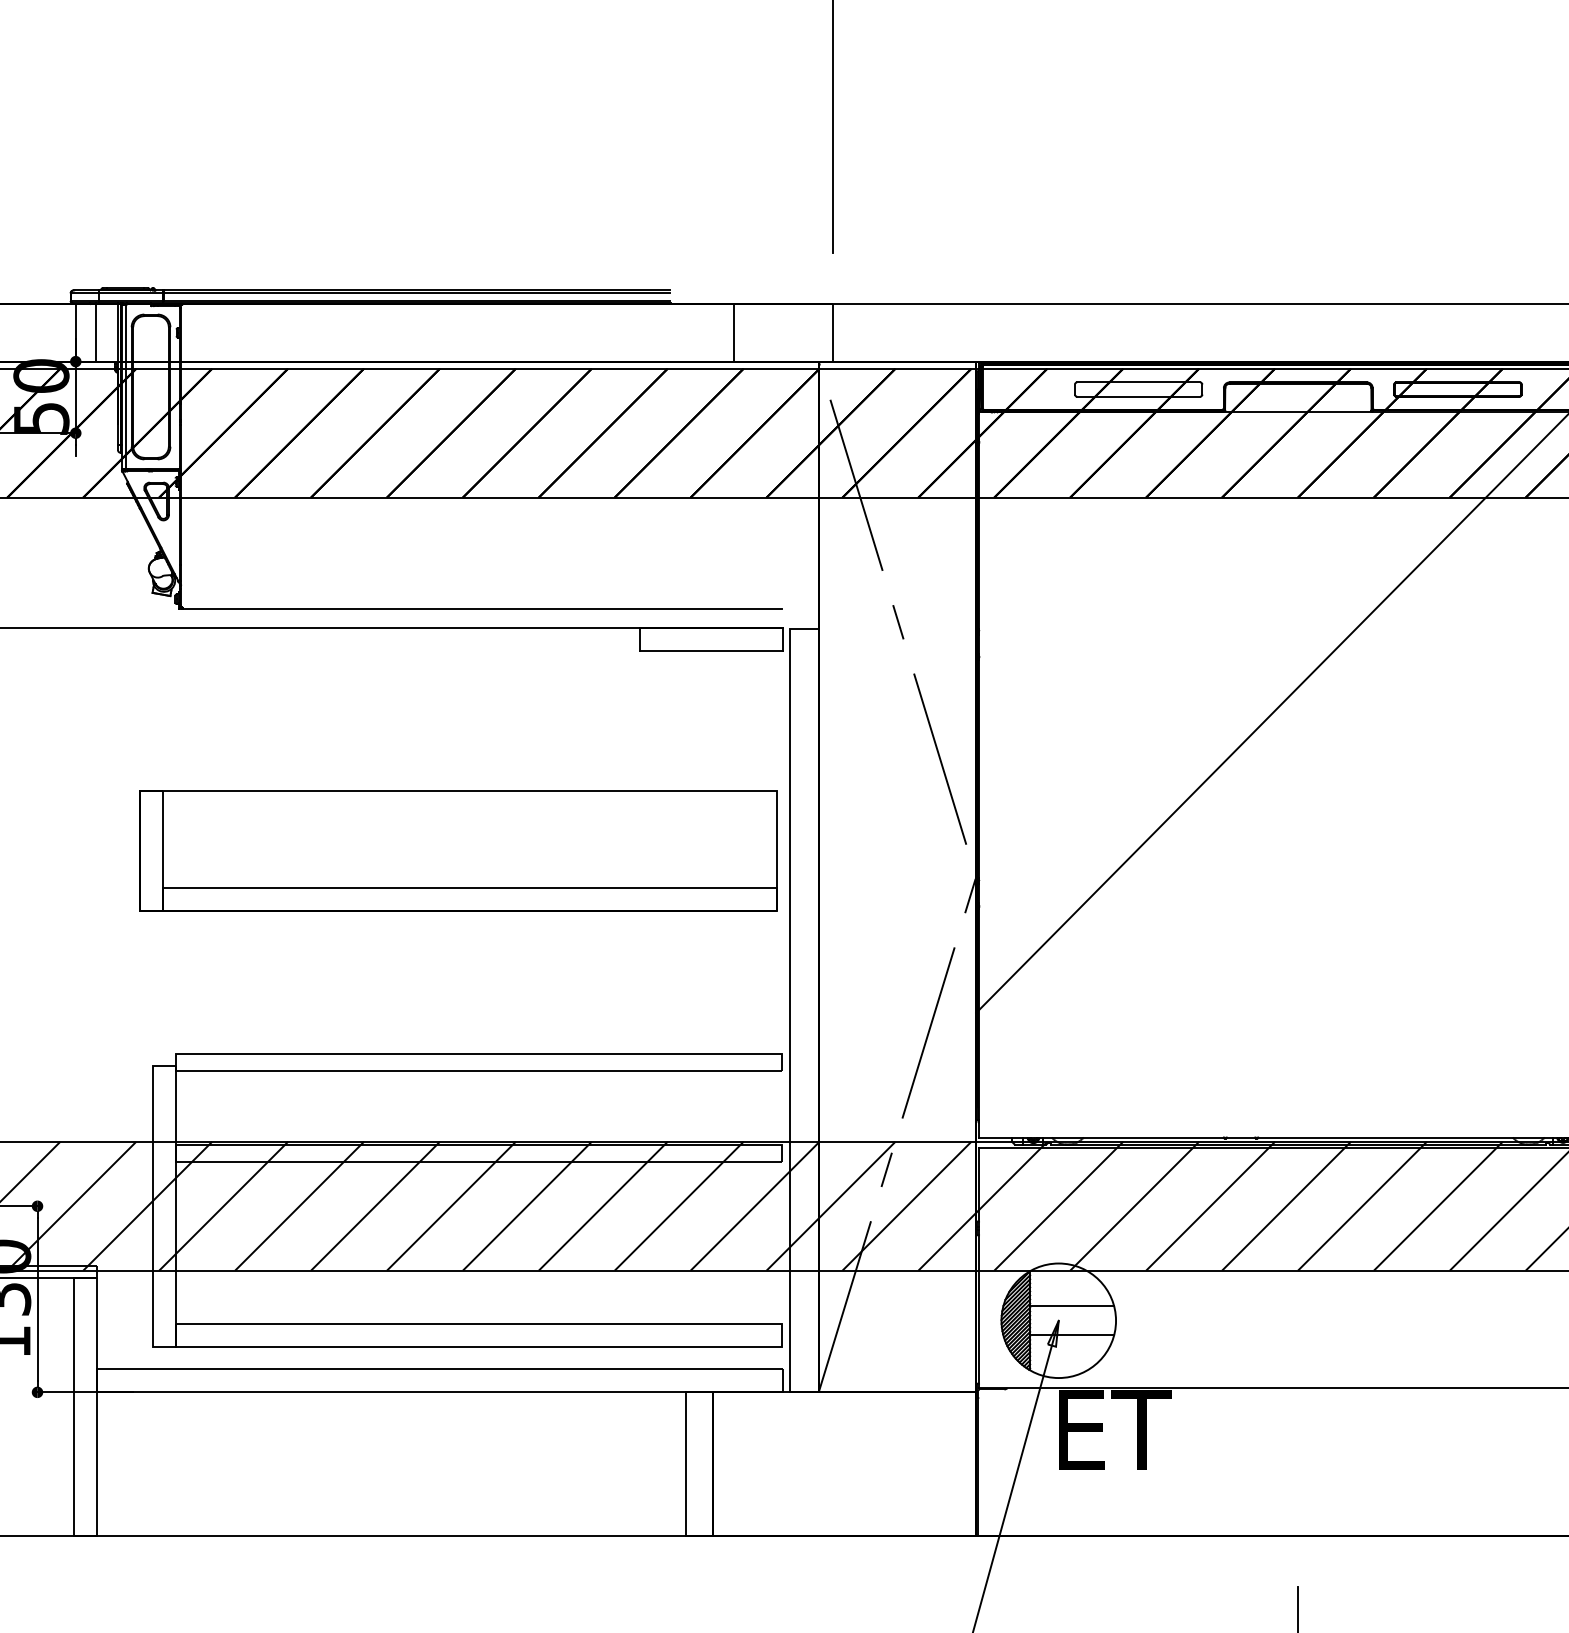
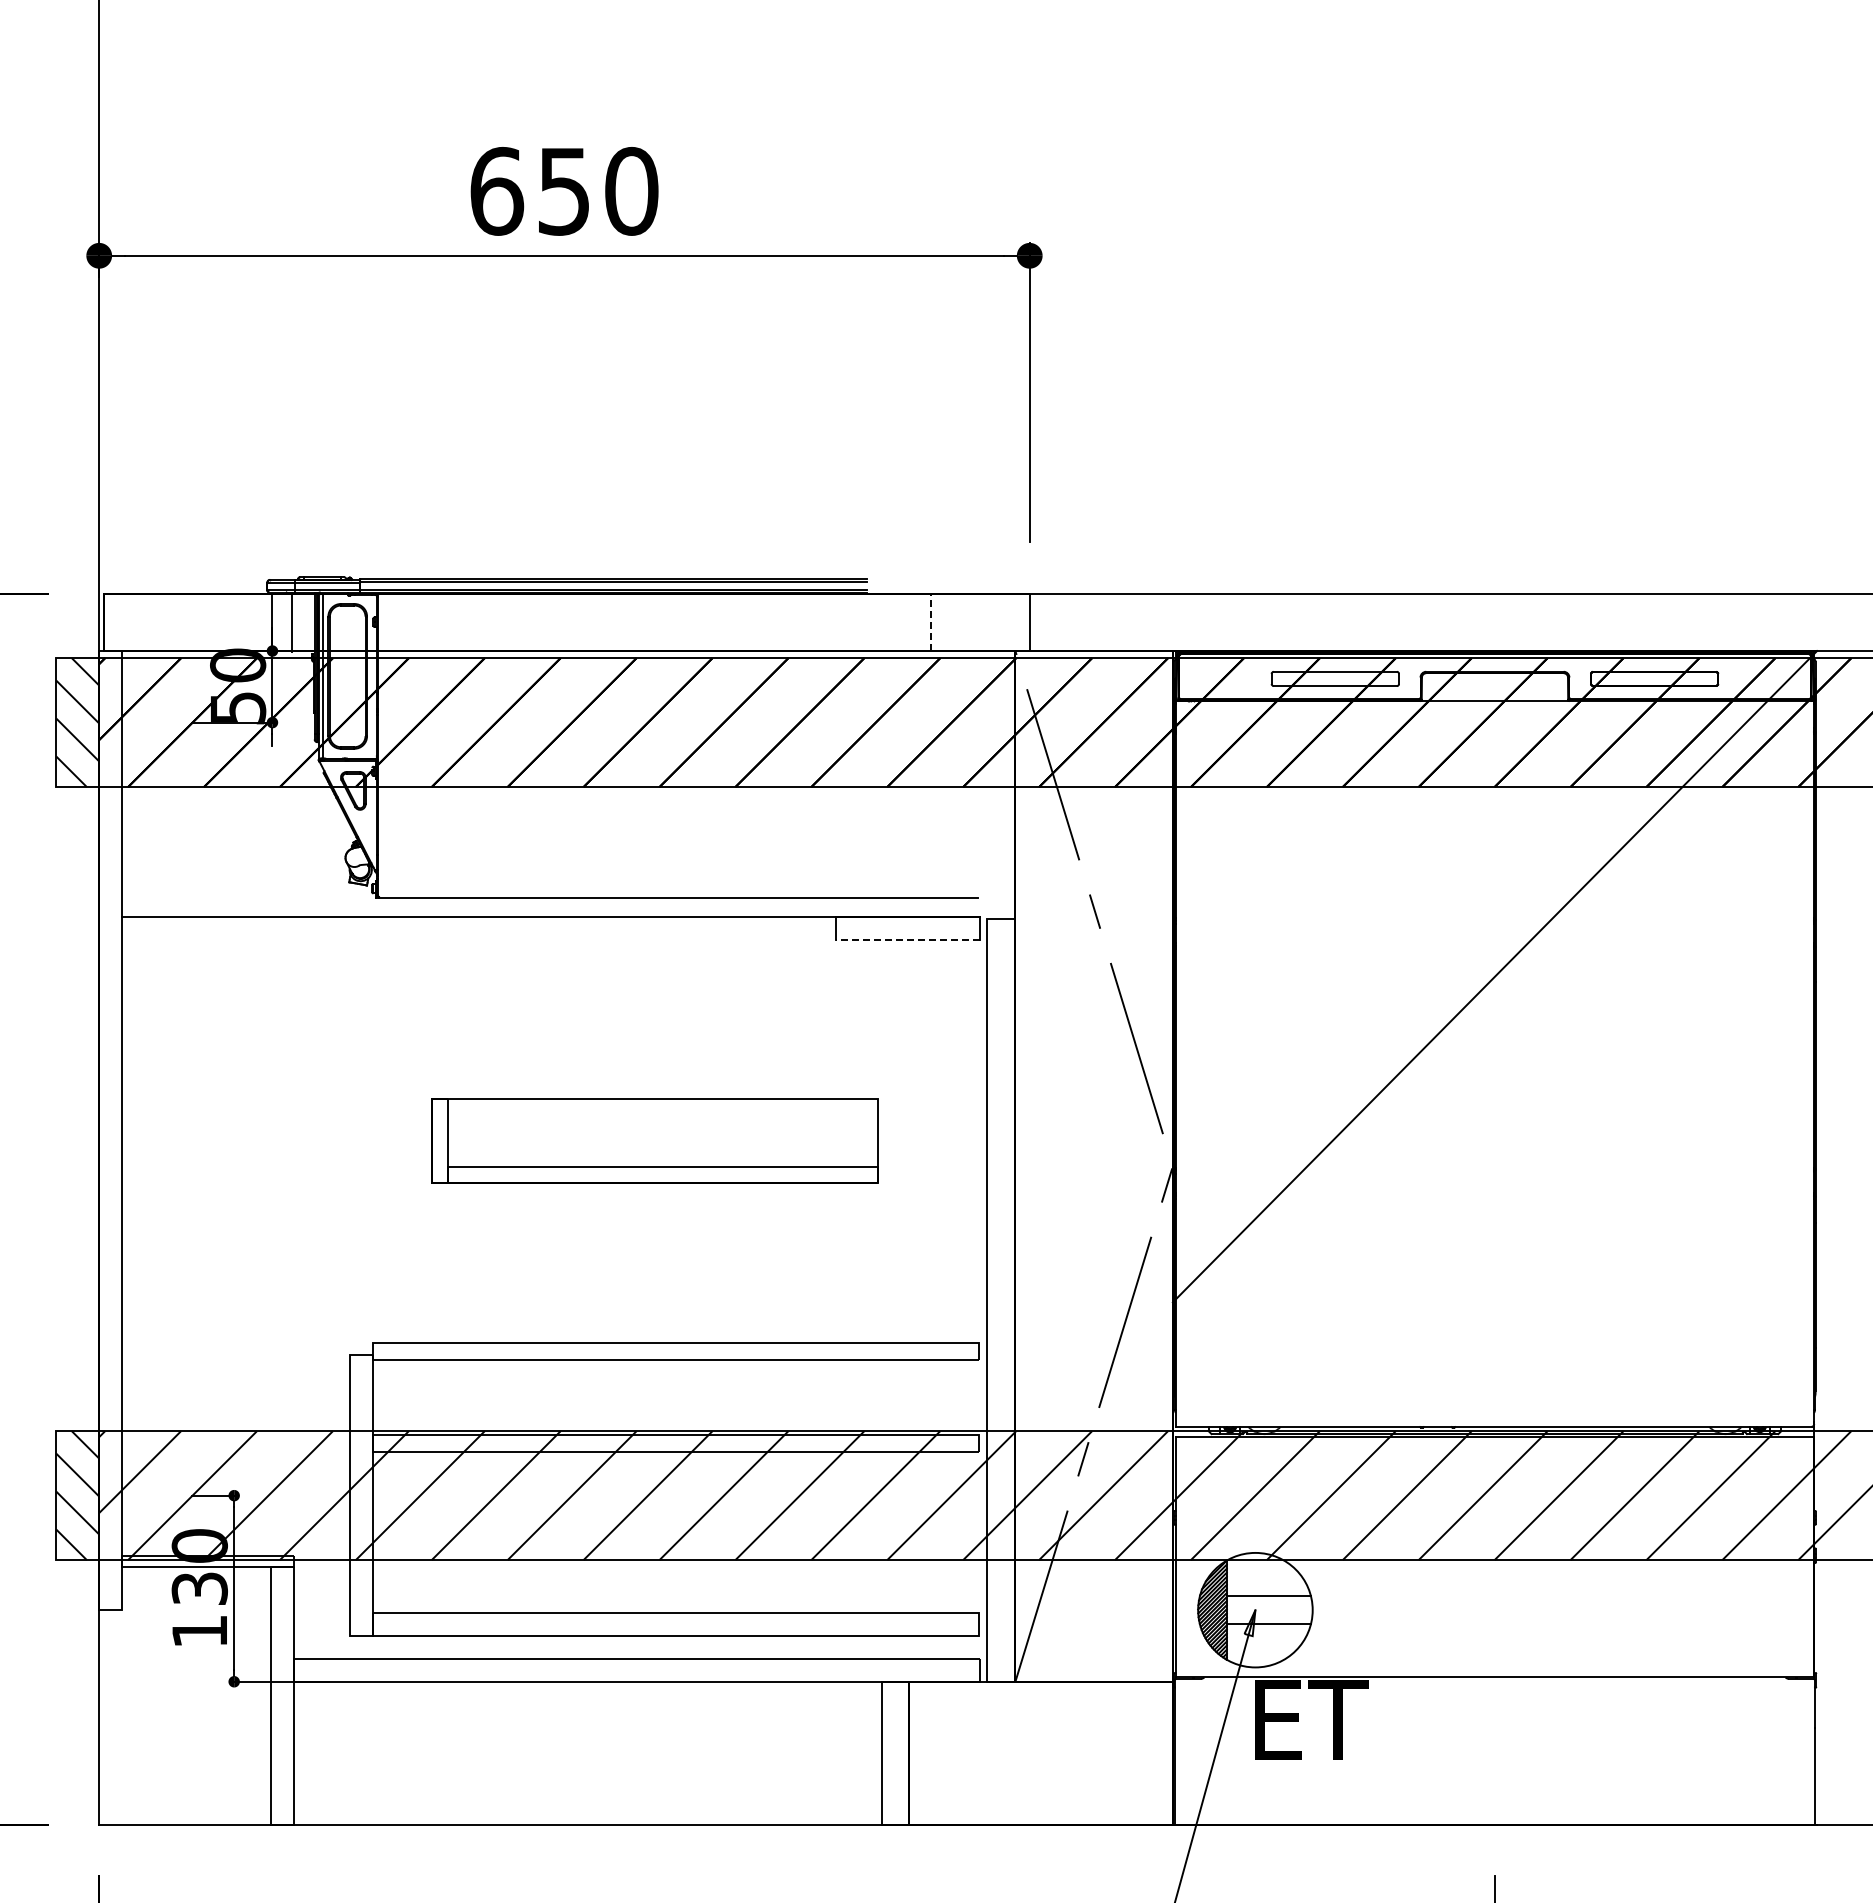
line: (733, 333) -> (930, 622), solid -> dashed
line: (711, 651) -> (908, 940), solid -> dashed
part: (458, 851) -> (655, 1140), size x0.7

